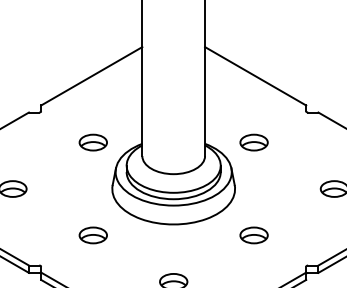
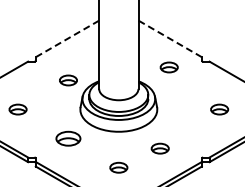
line: (91, 75) -> (67, 38), solid -> dashed
line: (256, 75) -> (170, 38), solid -> dashed
part: (252, 142) -> (168, 67), moved
part: (93, 235) -> (68, 138), size x1.4
part: (252, 235) -> (159, 148), moved

